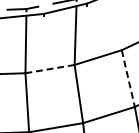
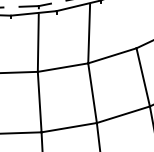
line: (50, 68) -> (63, 67), dashed -> solid
line: (128, 78) -> (143, 77), dashed -> solid

